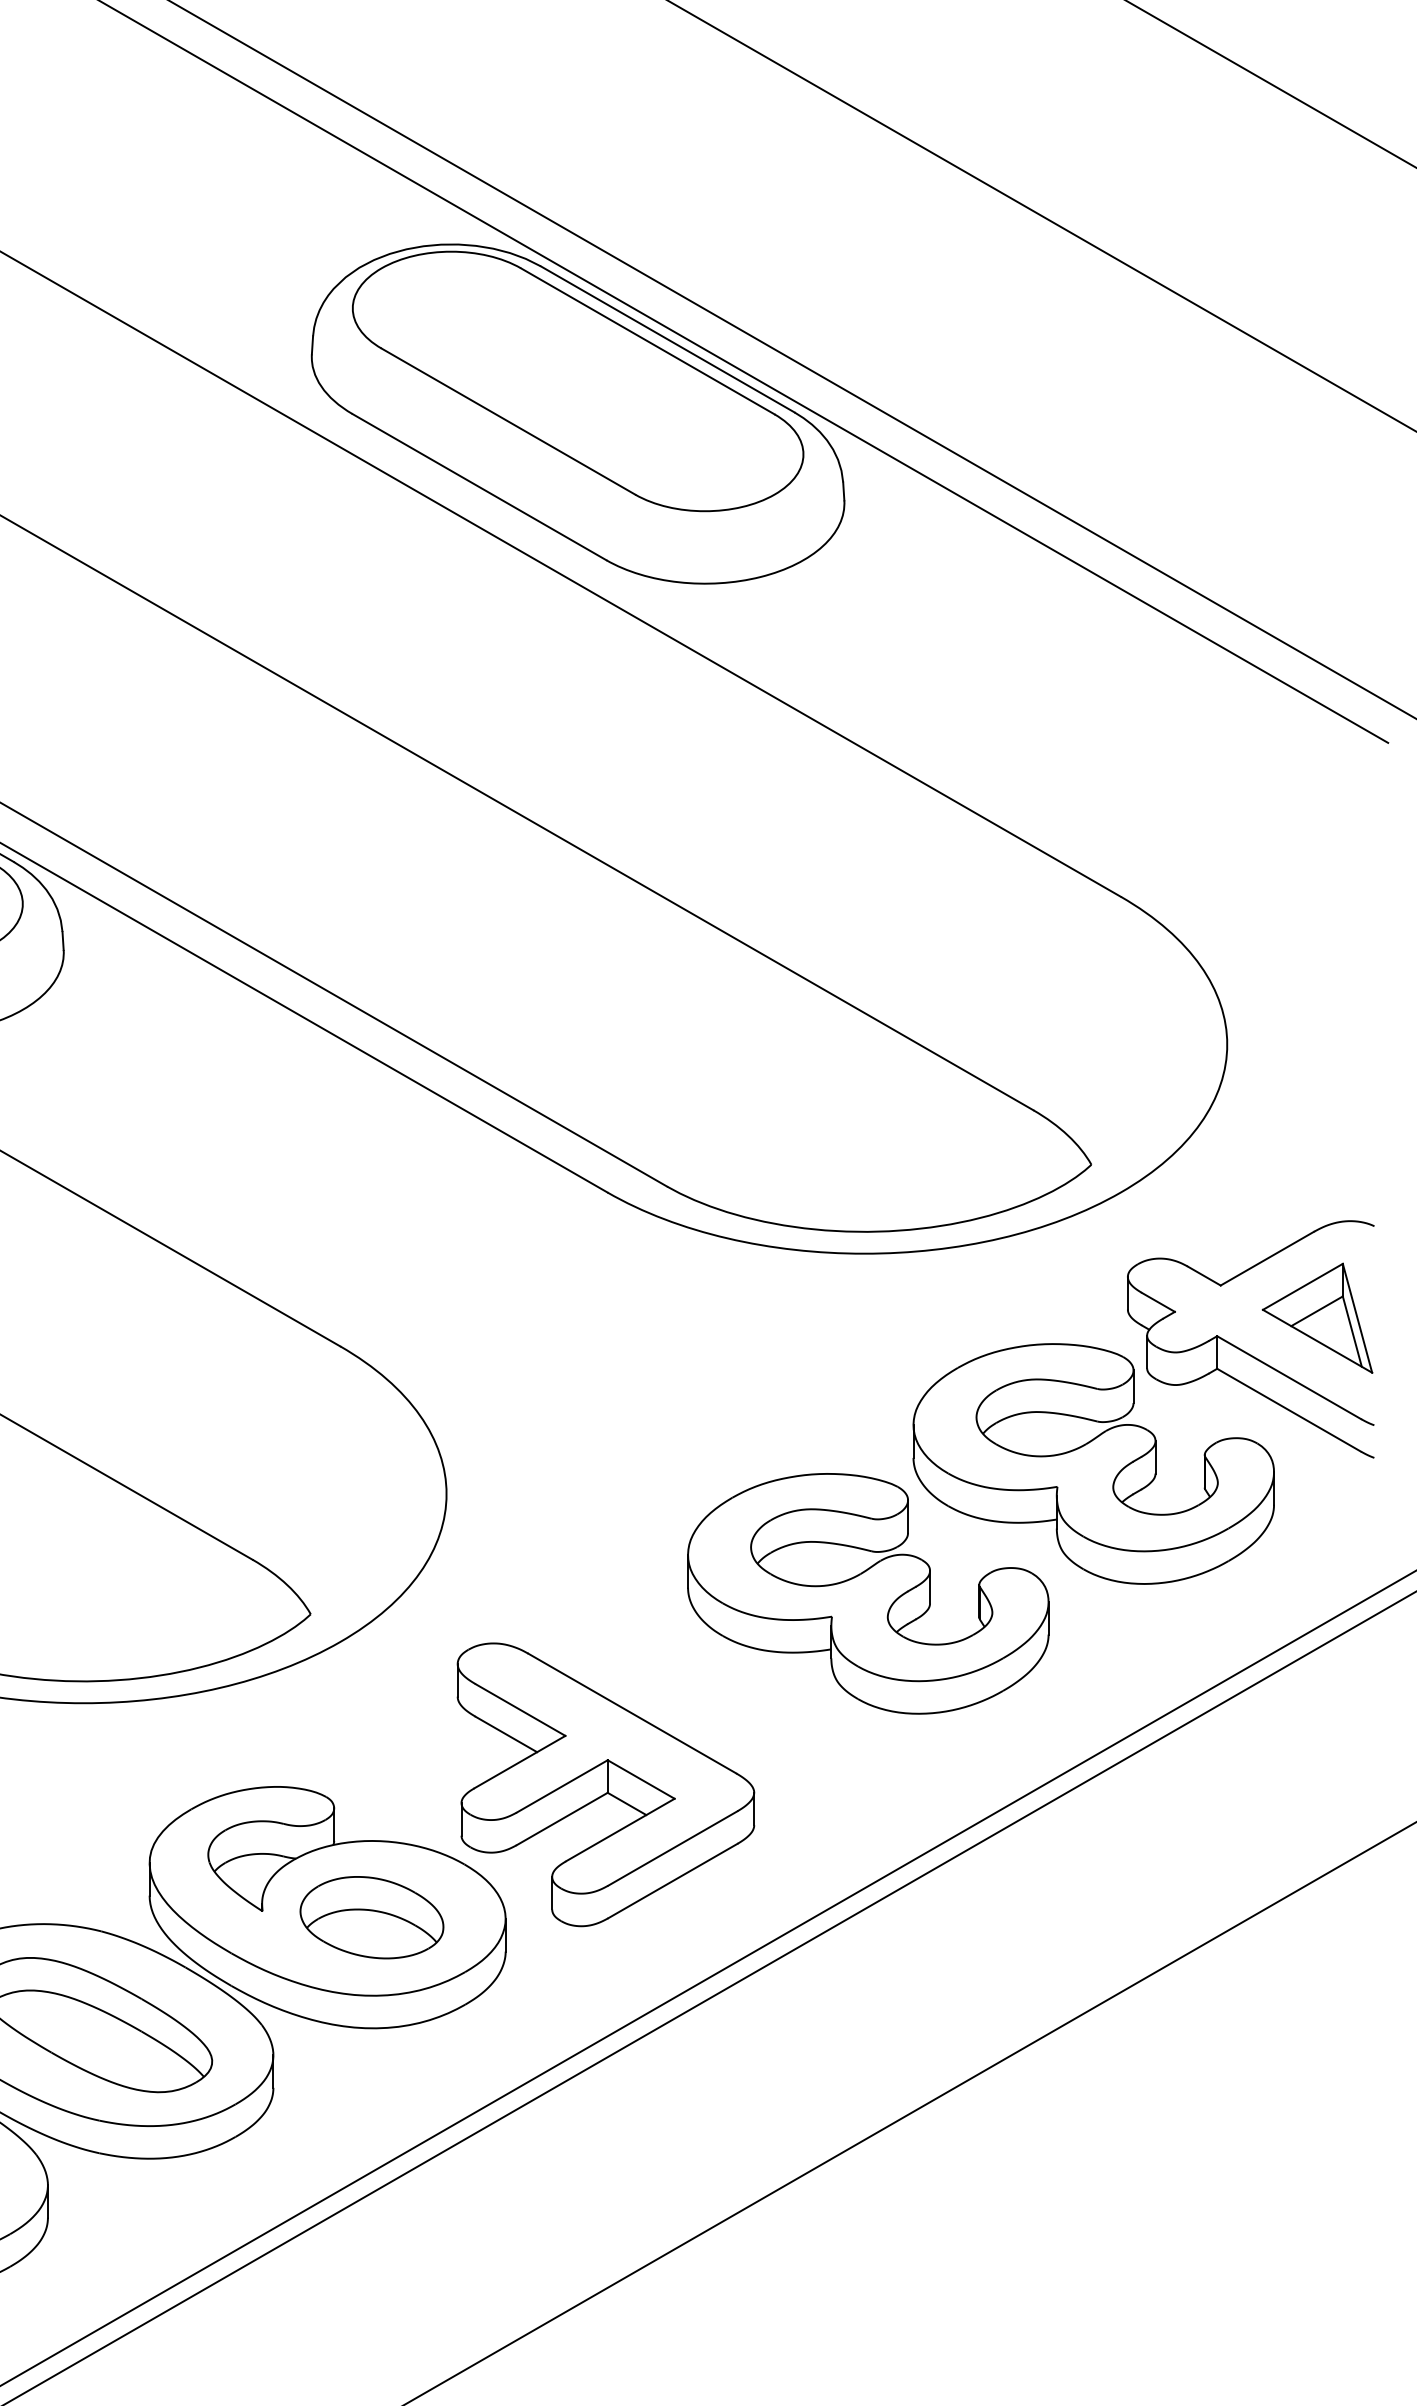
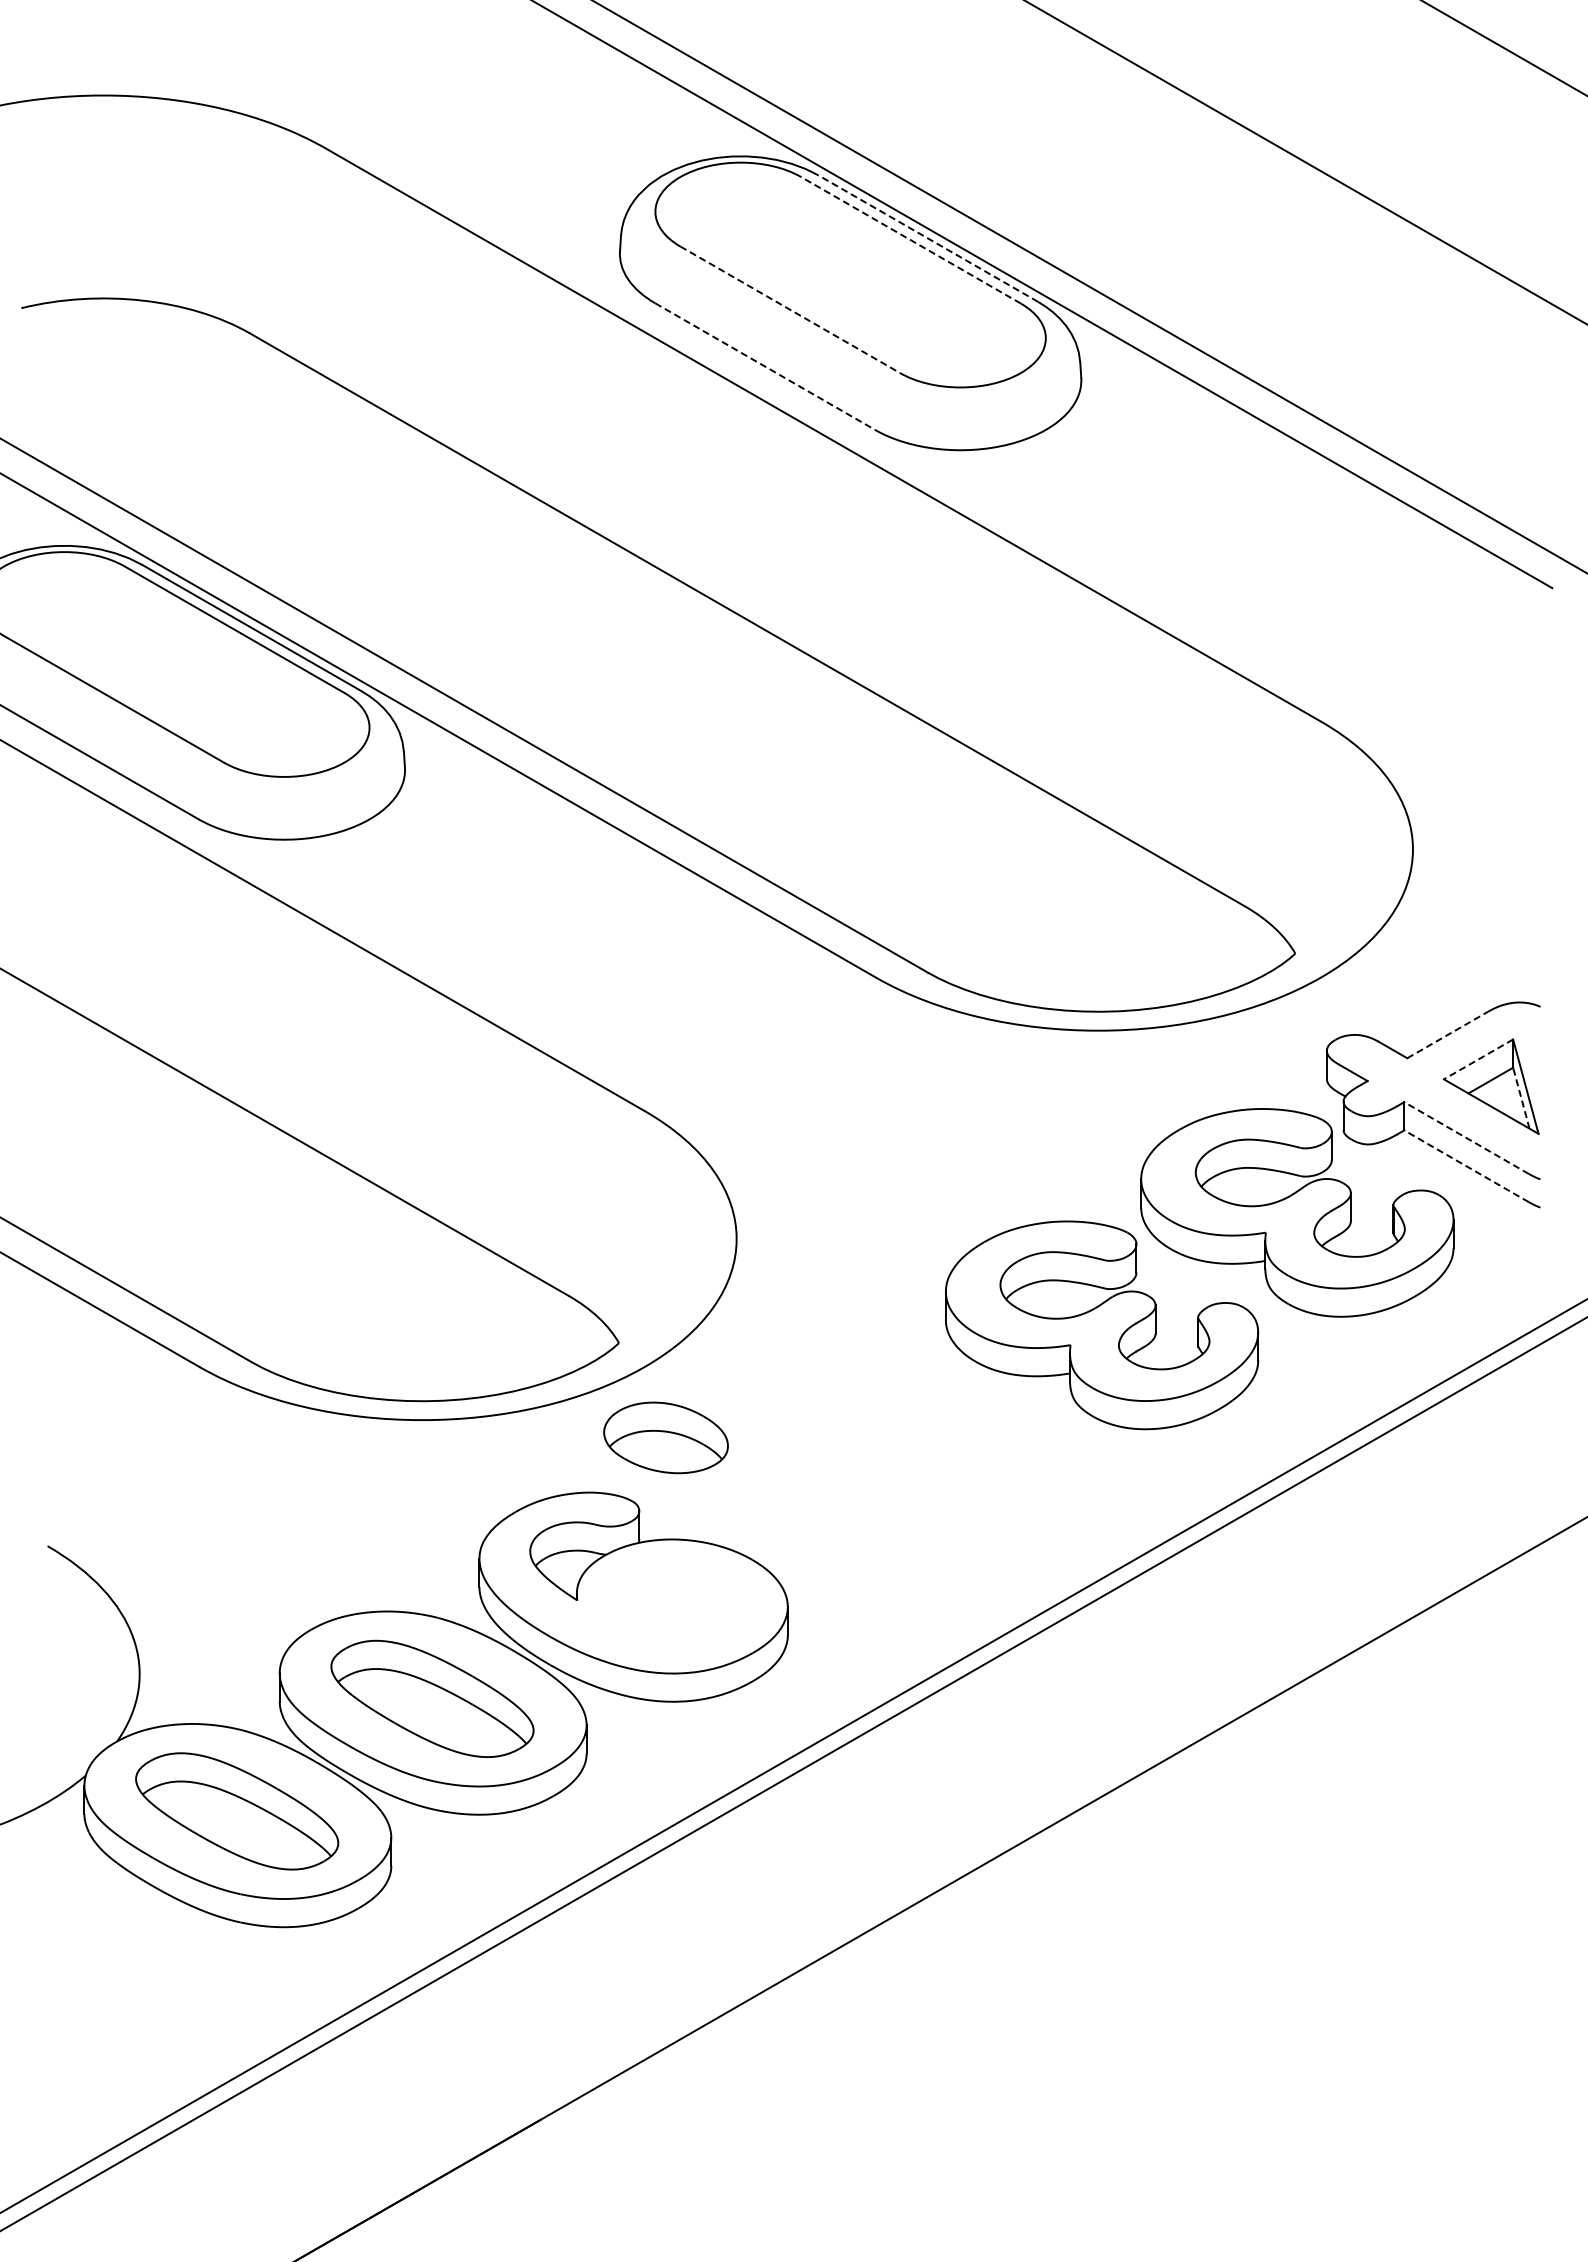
line: (668, 339) -> (928, 238), solid -> dashed
line: (648, 341) -> (911, 240), solid -> dashed
line: (508, 421) -> (790, 309), solid -> dashed
line: (479, 487) -> (765, 366), solid -> dashed
line: (1267, 1259) -> (1447, 1035), solid -> dashed
line: (1302, 1286) -> (1478, 1059), solid -> dashed
line: (1352, 1331) -> (1521, 1098), solid -> dashed
line: (1289, 1378) -> (1466, 1138), solid -> dashed
line: (1289, 1410) -> (1466, 1166), solid -> dashed
part: (605, 1784) -> (874, 1490), removed
part: (371, 1917) -> (665, 1437), moved

